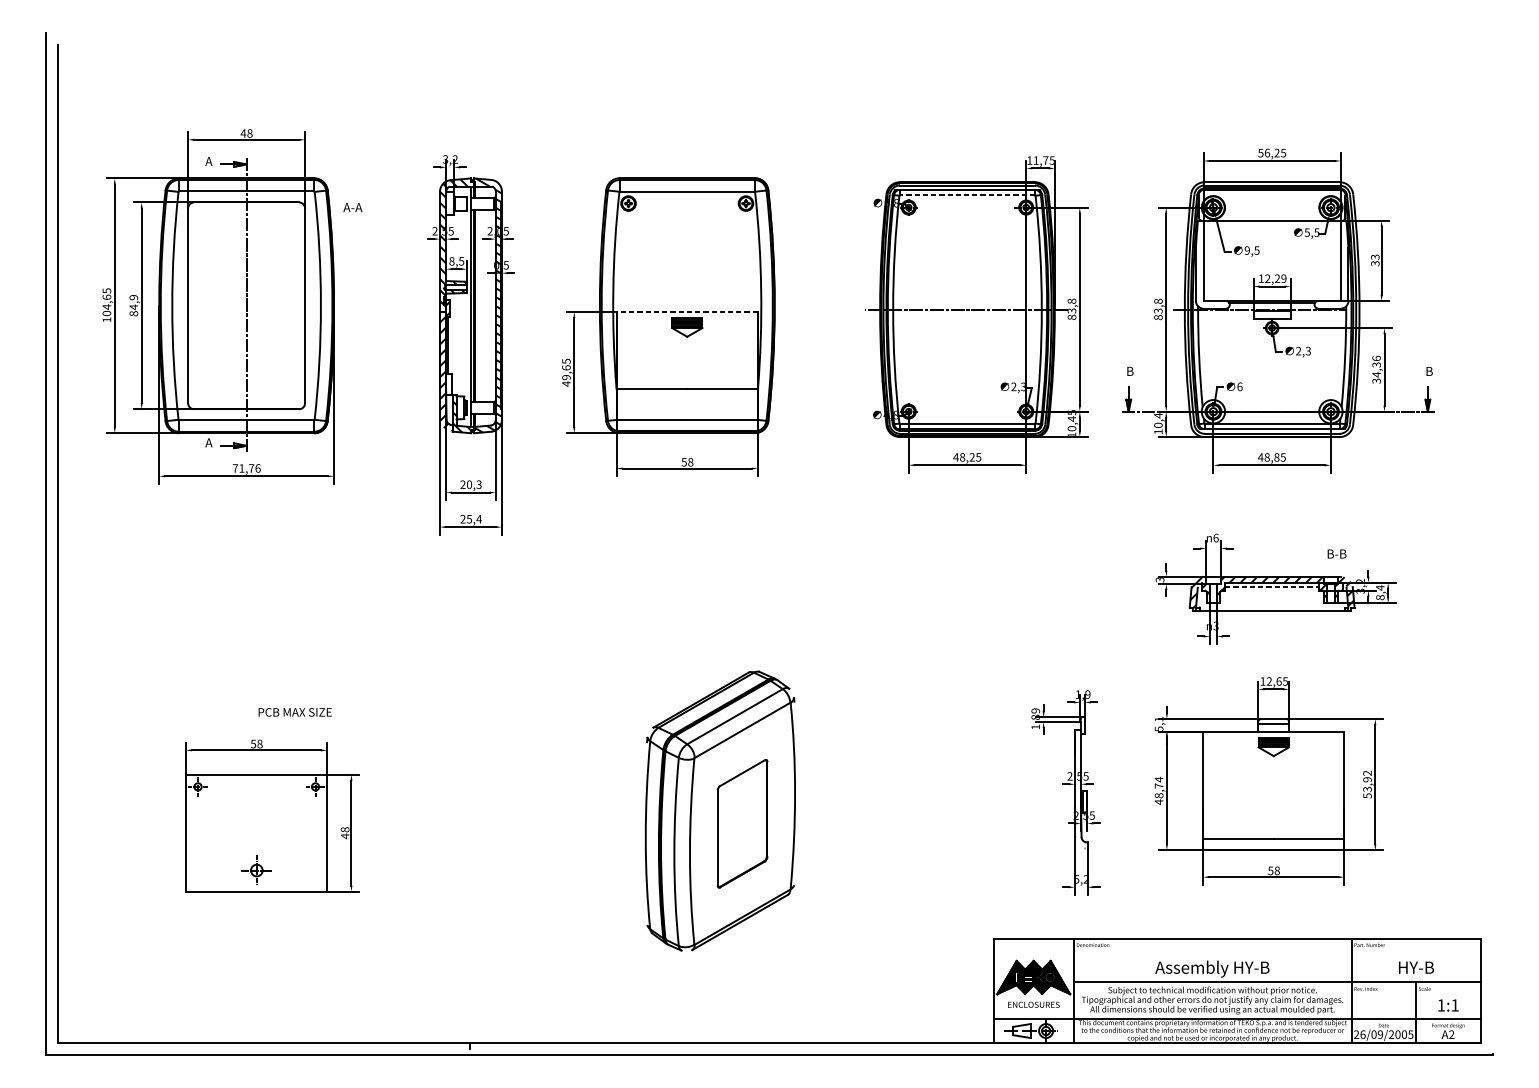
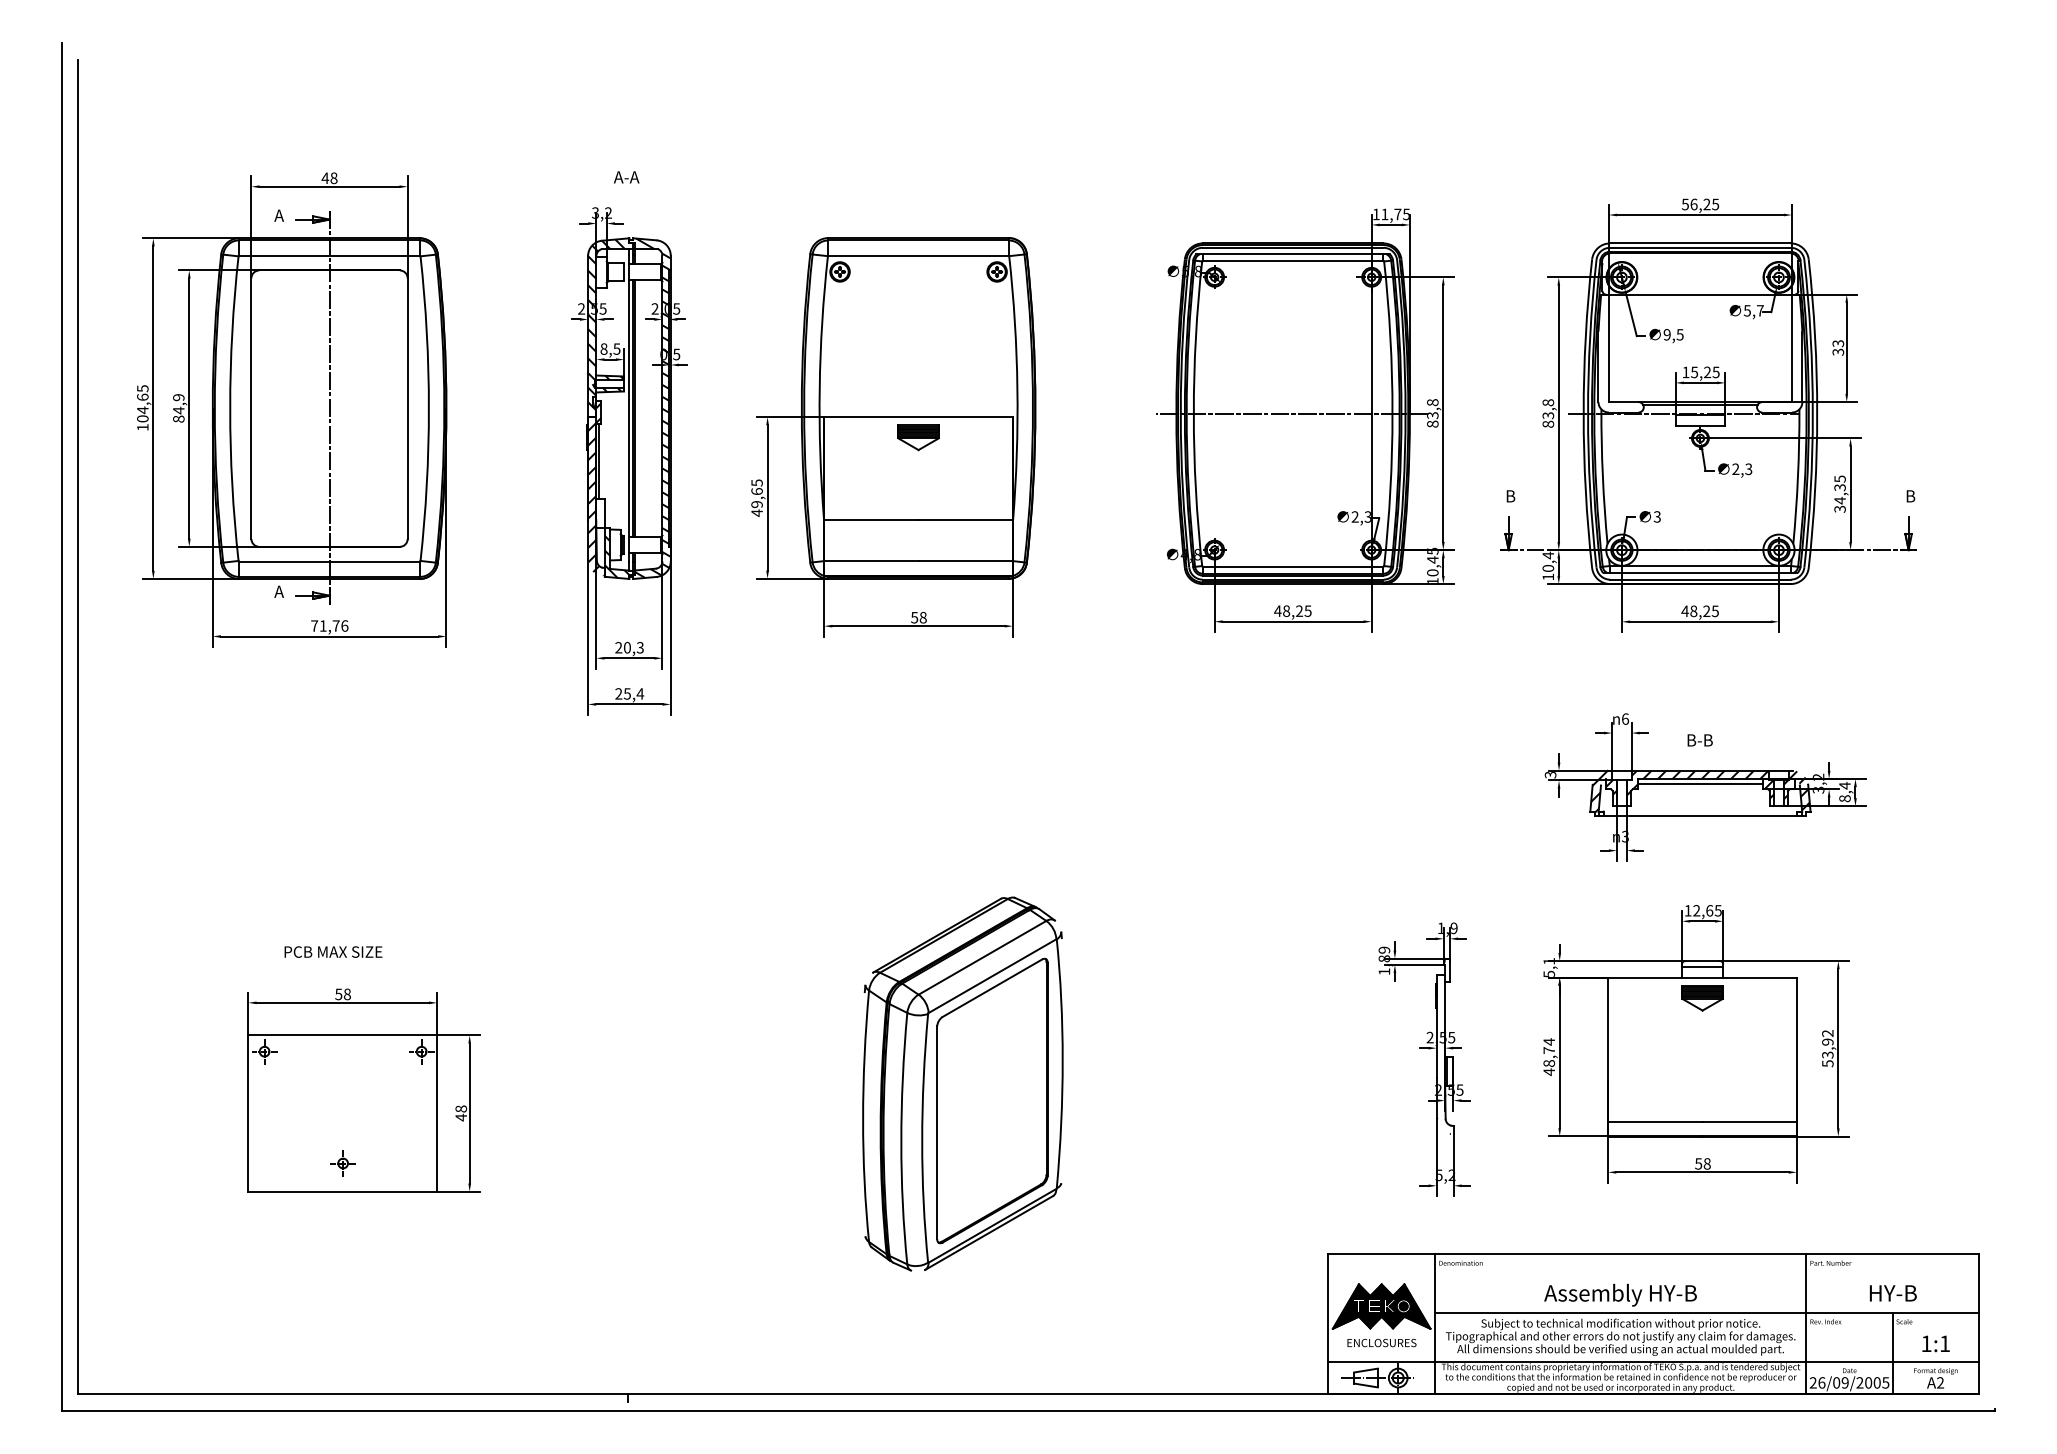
line: (966, 195) -> (1292, 260), dashed -> solid
text: (352, 207) -> (626, 177), moved
text: (1316, 232) -> (1759, 310), 5,5 -> 5,7
text: (1275, 278) -> (1705, 372), 12,29 -> 15,25
line: (687, 312) -> (918, 417), dashed -> solid
text: (1376, 358) -> (1839, 478), 34,36 -> 34,35
text: (1239, 386) -> (1656, 516), 6 -> 3
text: (1276, 457) -> (1706, 611), 48,85 -> 48,25
text: (1336, 554) -> (1699, 740), moved
line: (1272, 587) -> (1700, 784), dashed -> solid
text: (295, 711) -> (333, 951), moved
part: (742, 823) -> (992, 1100), size x1.67
part: (256, 870) -> (342, 1163), size x0.62

